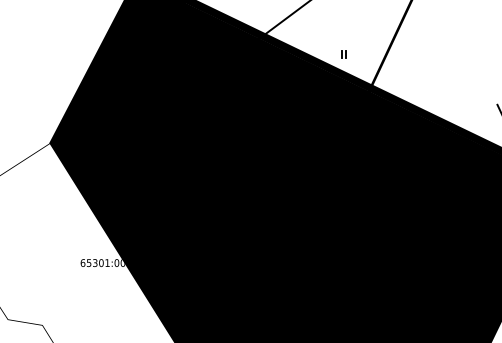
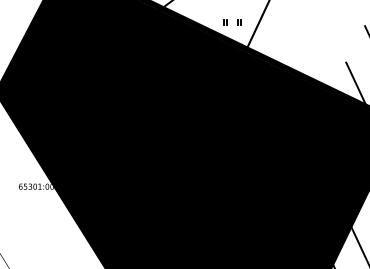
part: (361, 54) -> (239, 22), added

